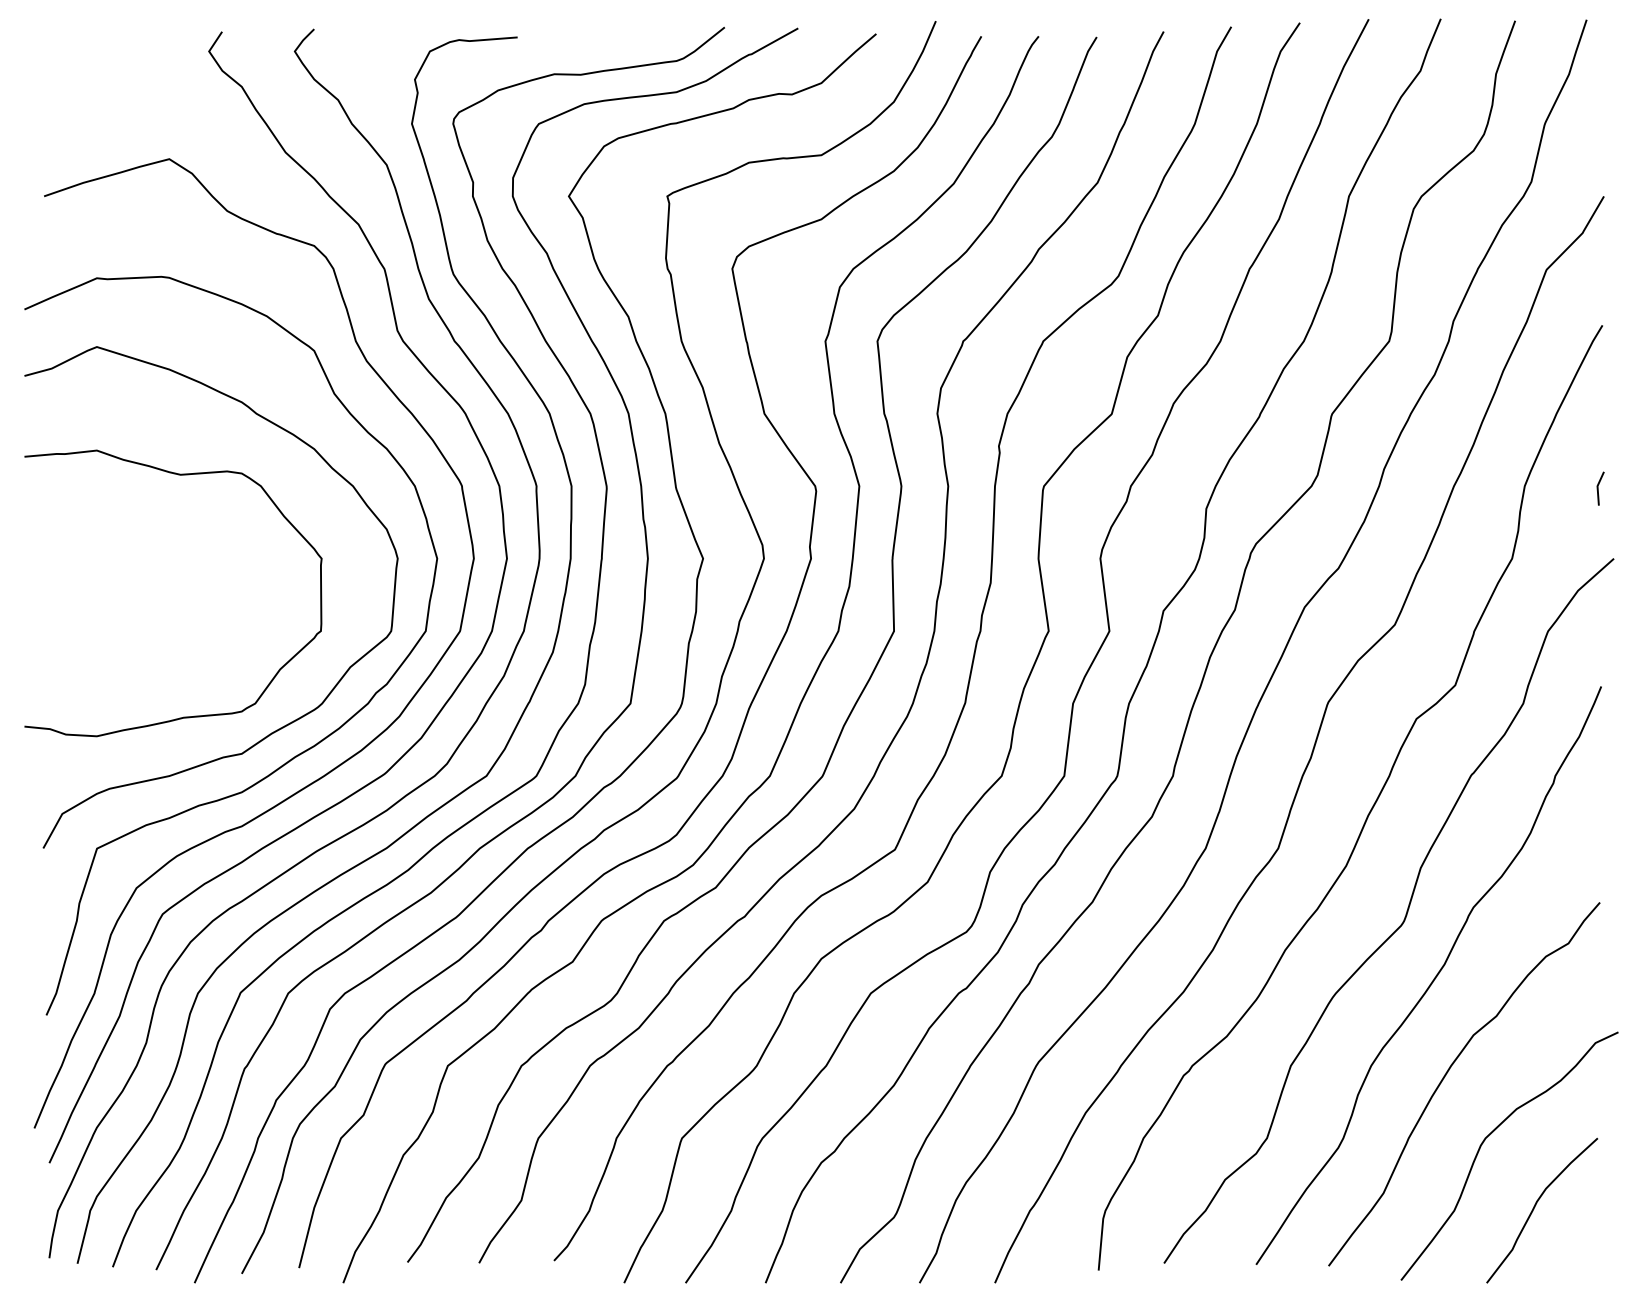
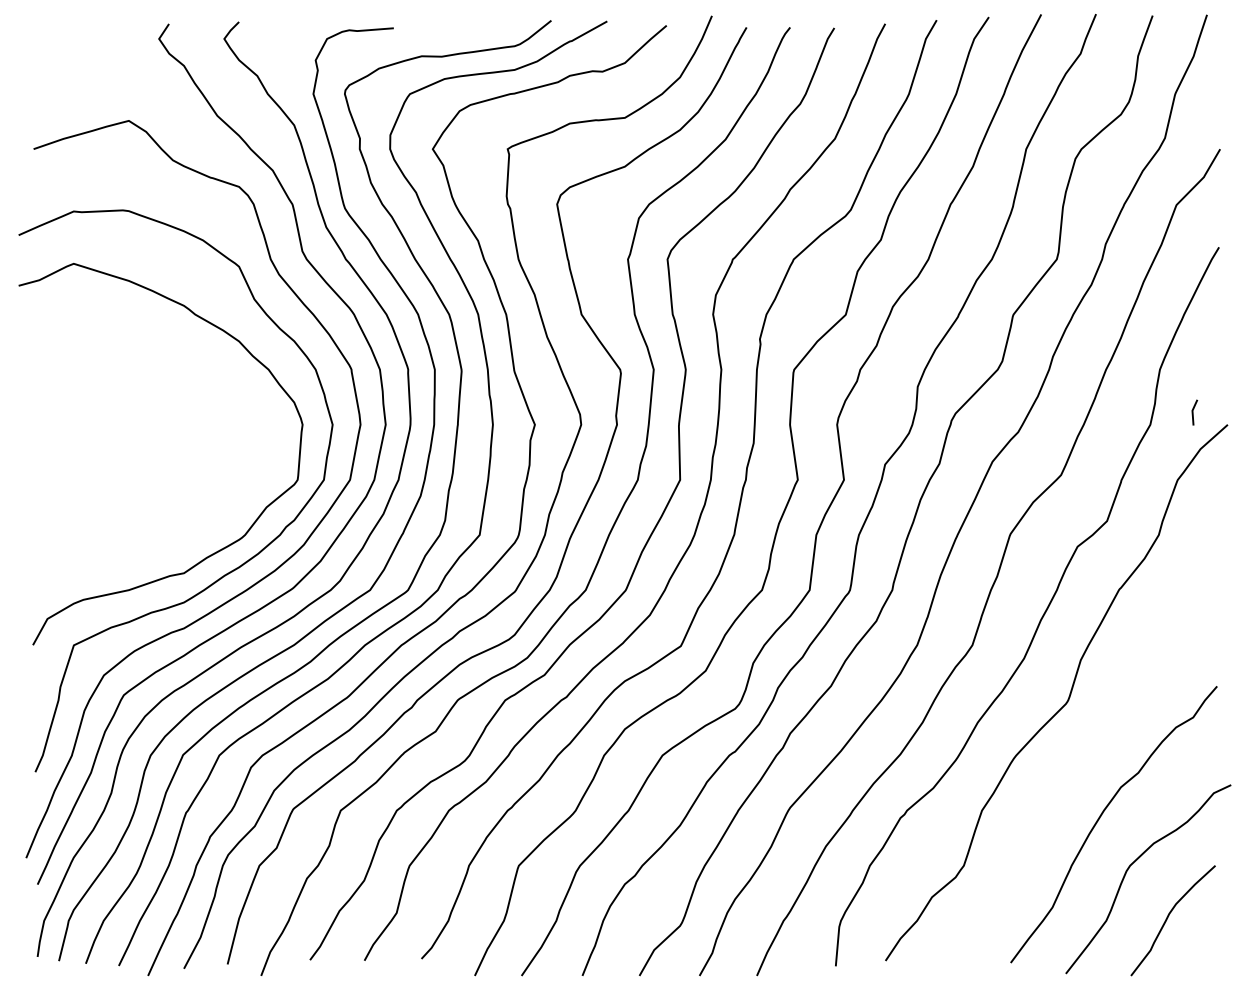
curve: (178, 475) -> (135, 361), removed
line: (1598, 488) -> (1193, 412), moved
curve: (1433, 978) -> (1090, 744), removed

